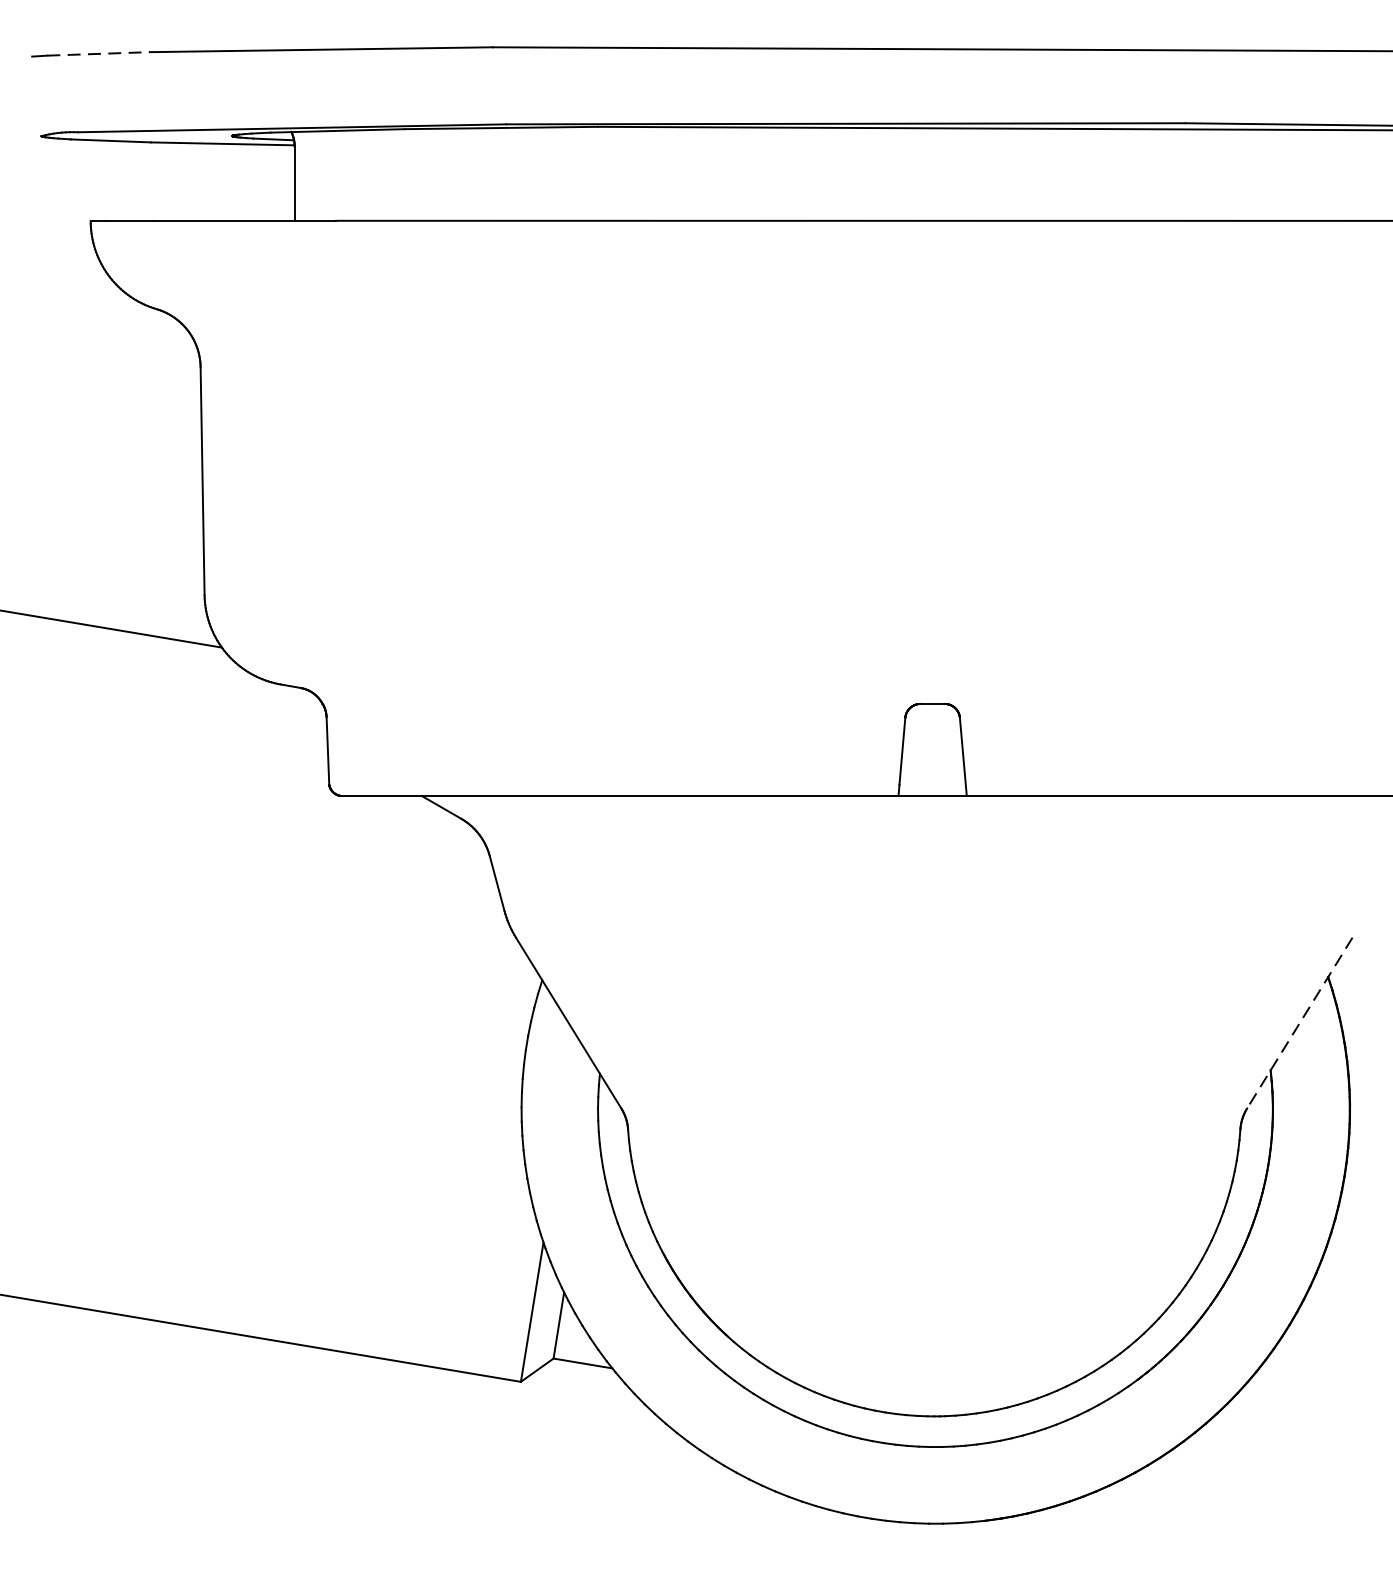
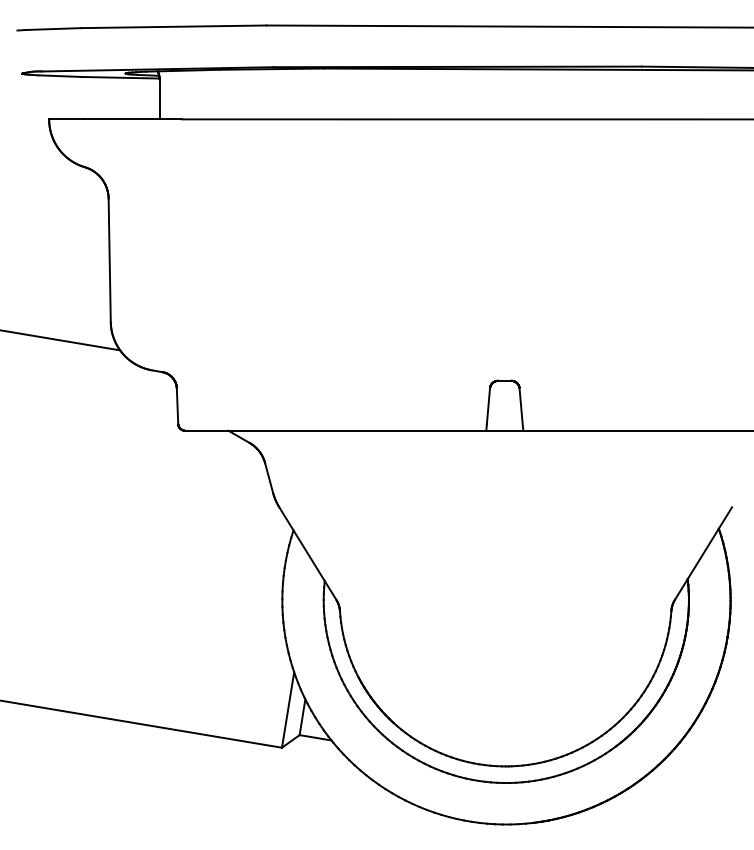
line: (98, 54) -> (53, 29), dashed -> solid
line: (1299, 1022) -> (703, 553), dashed -> solid

